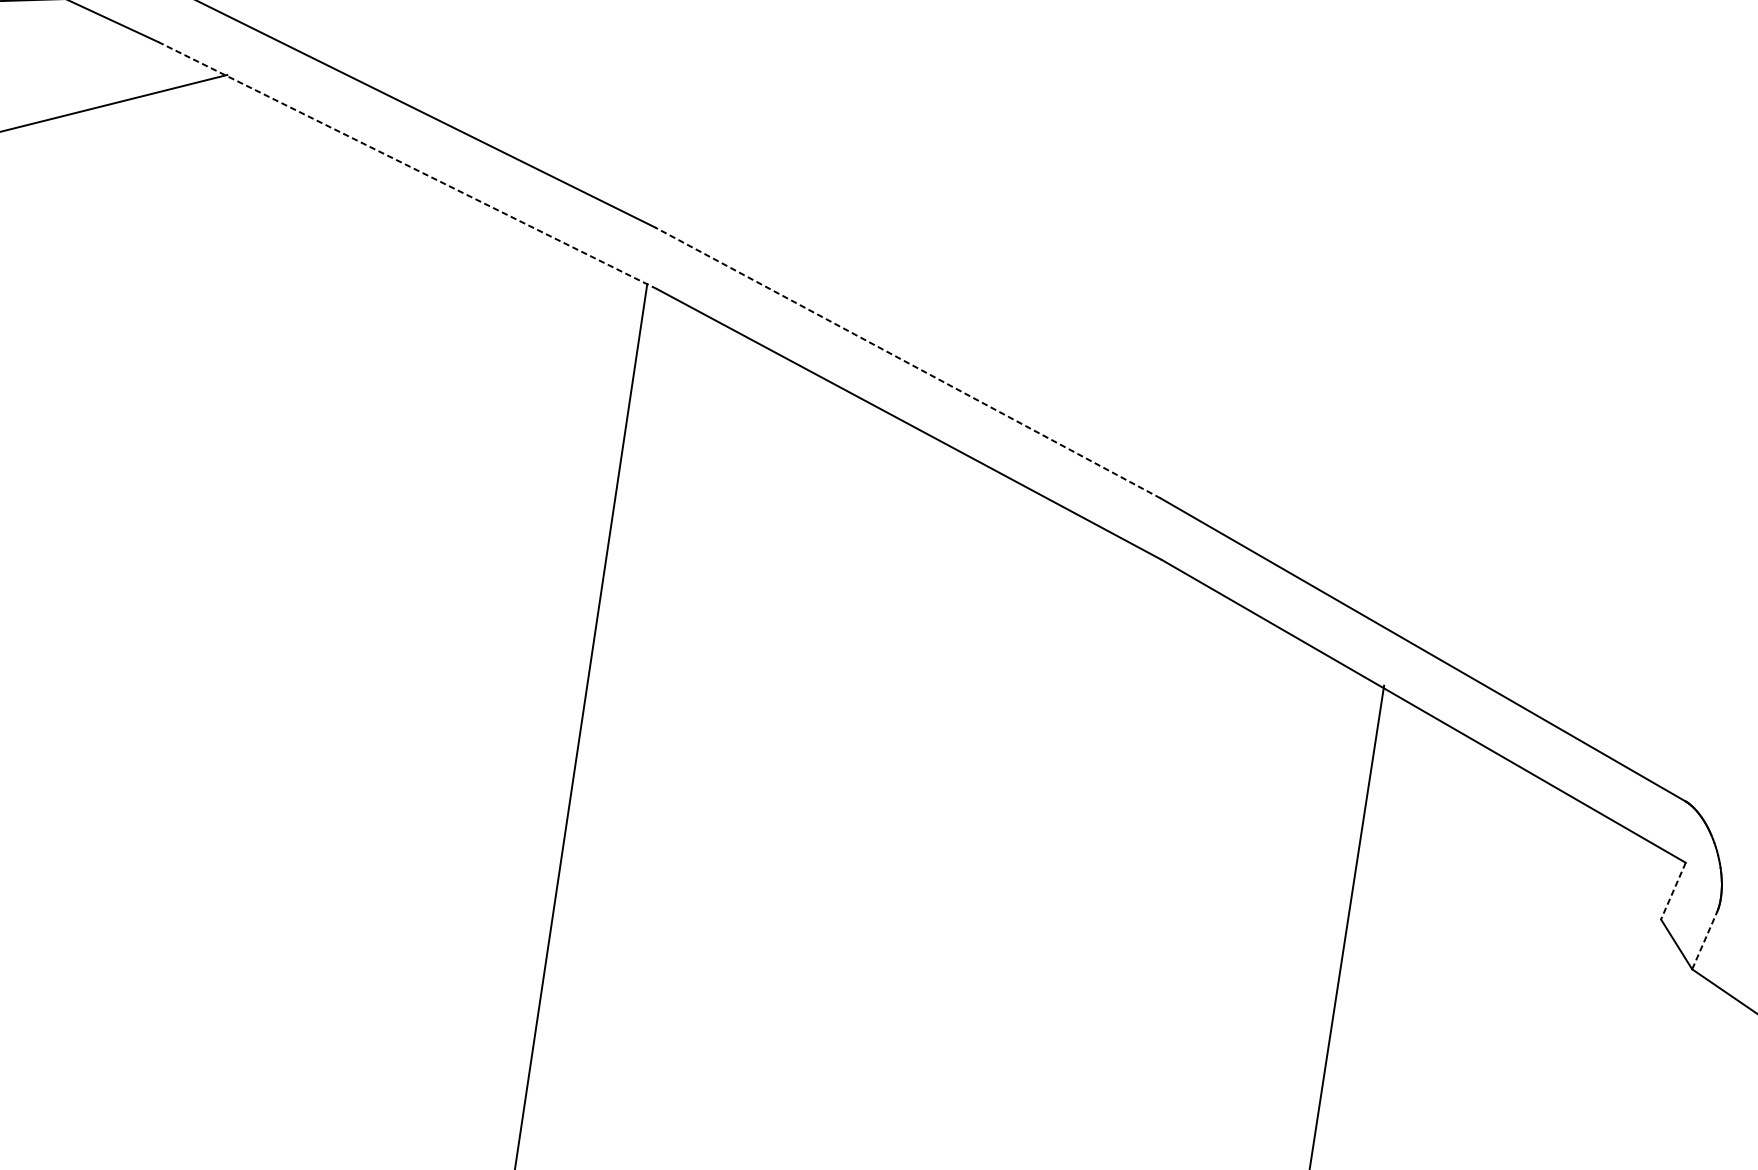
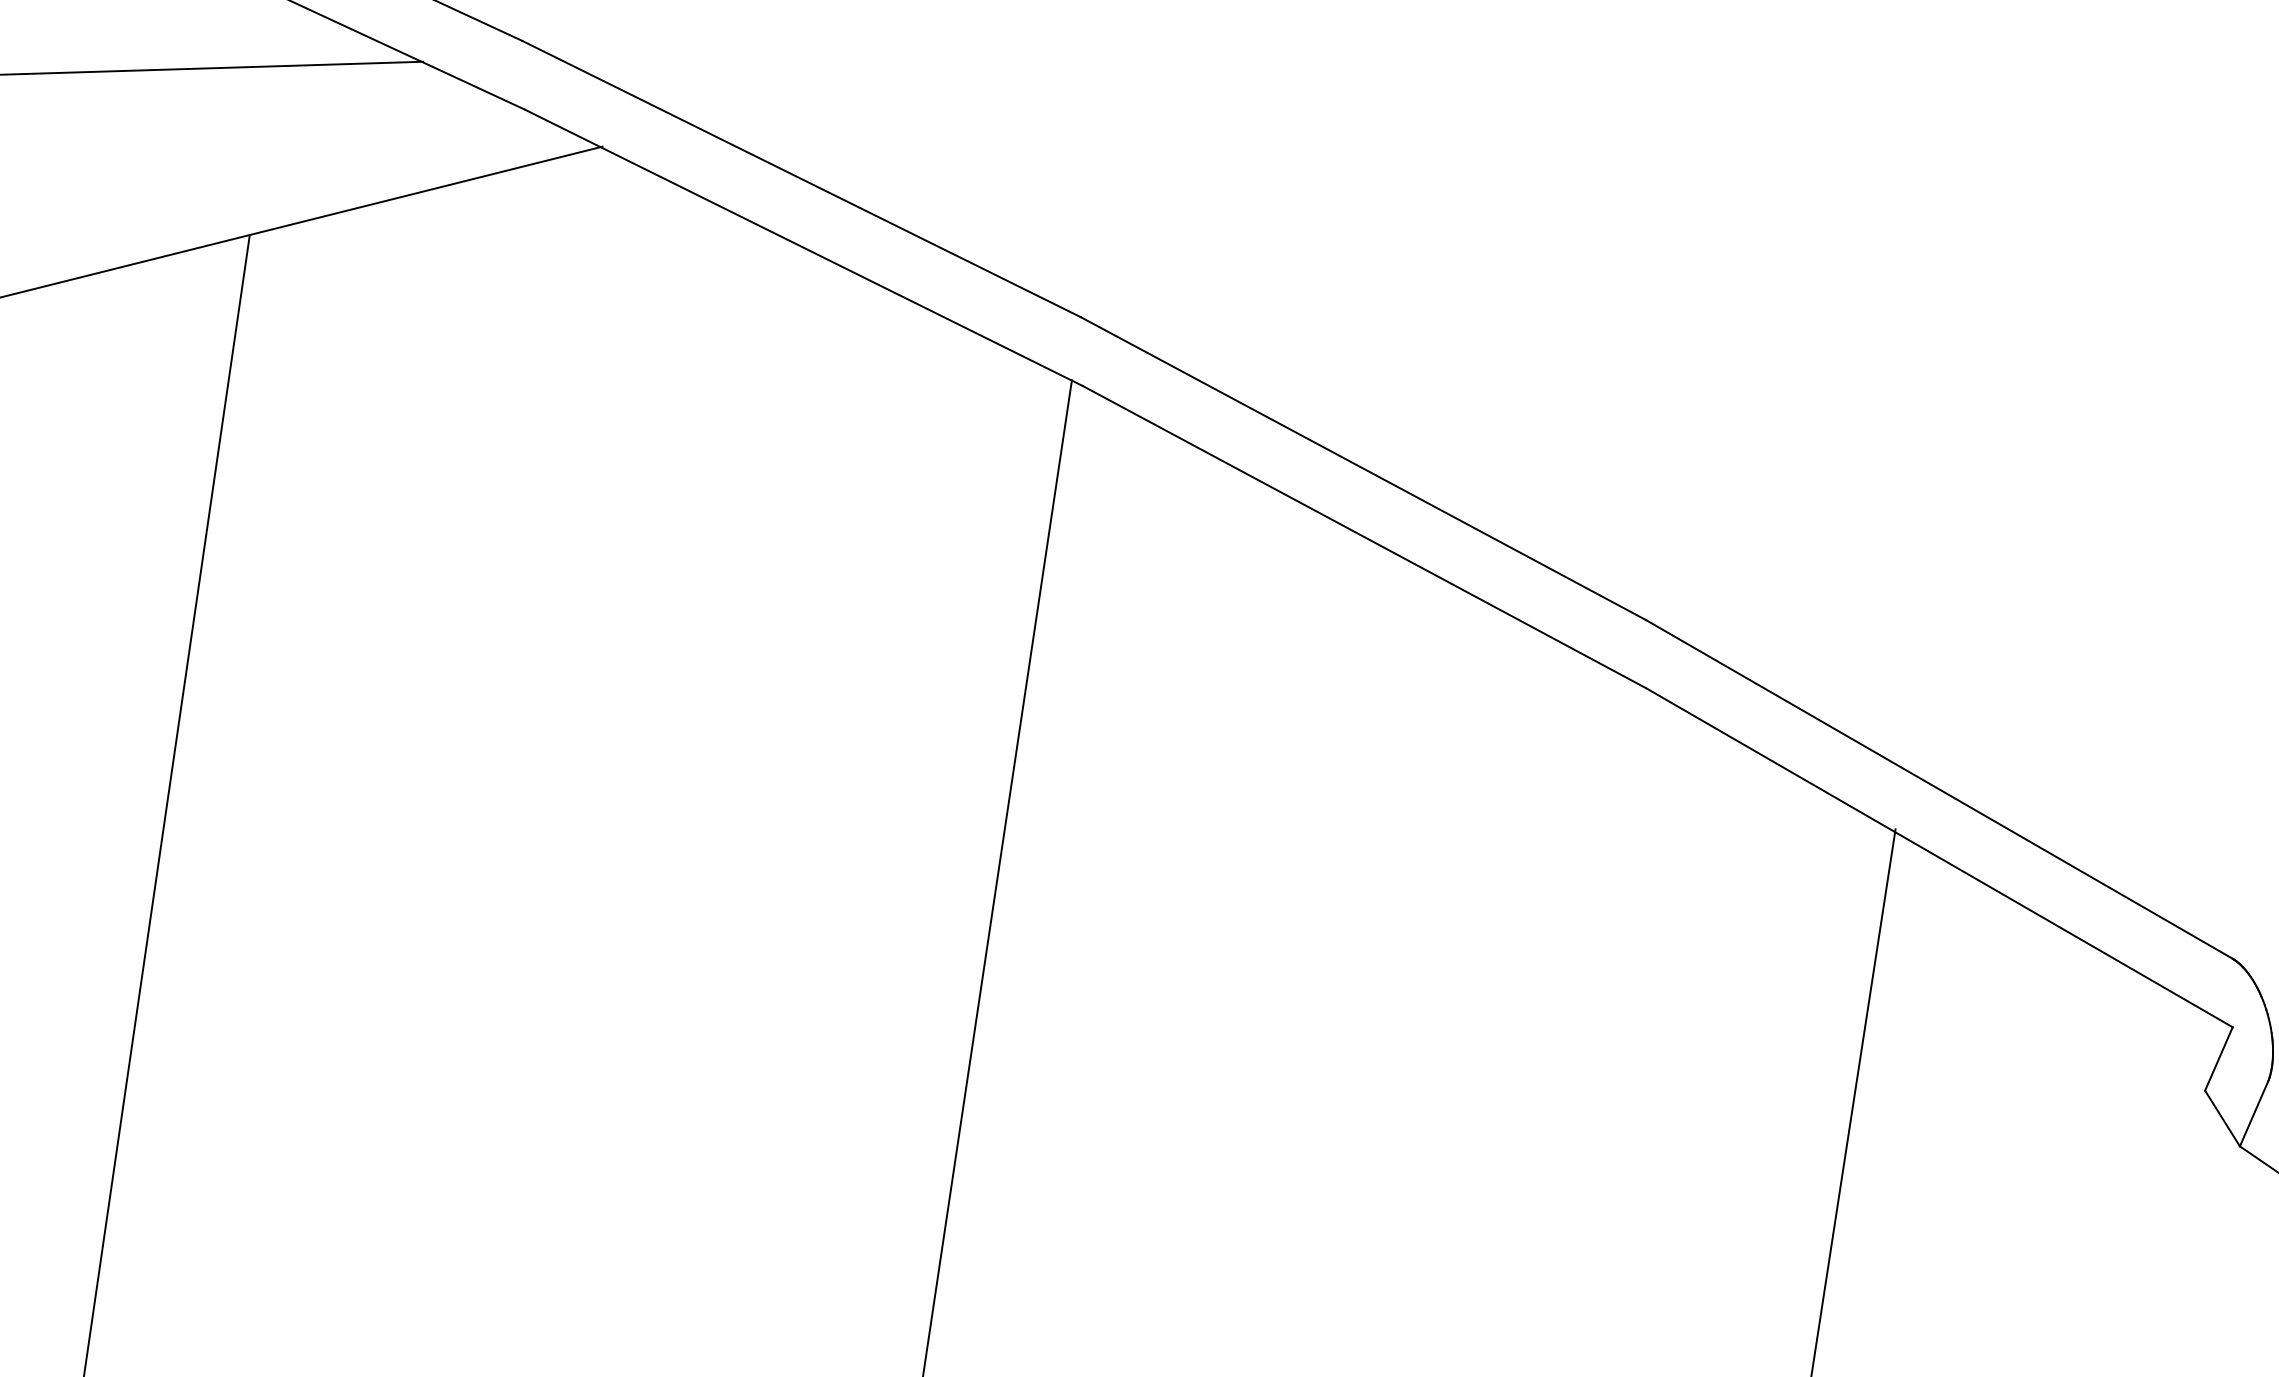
line: (408, 166) -> (804, 248), dashed -> solid
line: (908, 362) -> (1363, 468), dashed -> solid
line: (1673, 890) -> (2218, 1058), dashed -> solid
line: (1705, 939) -> (2254, 1113), dashed -> solid

